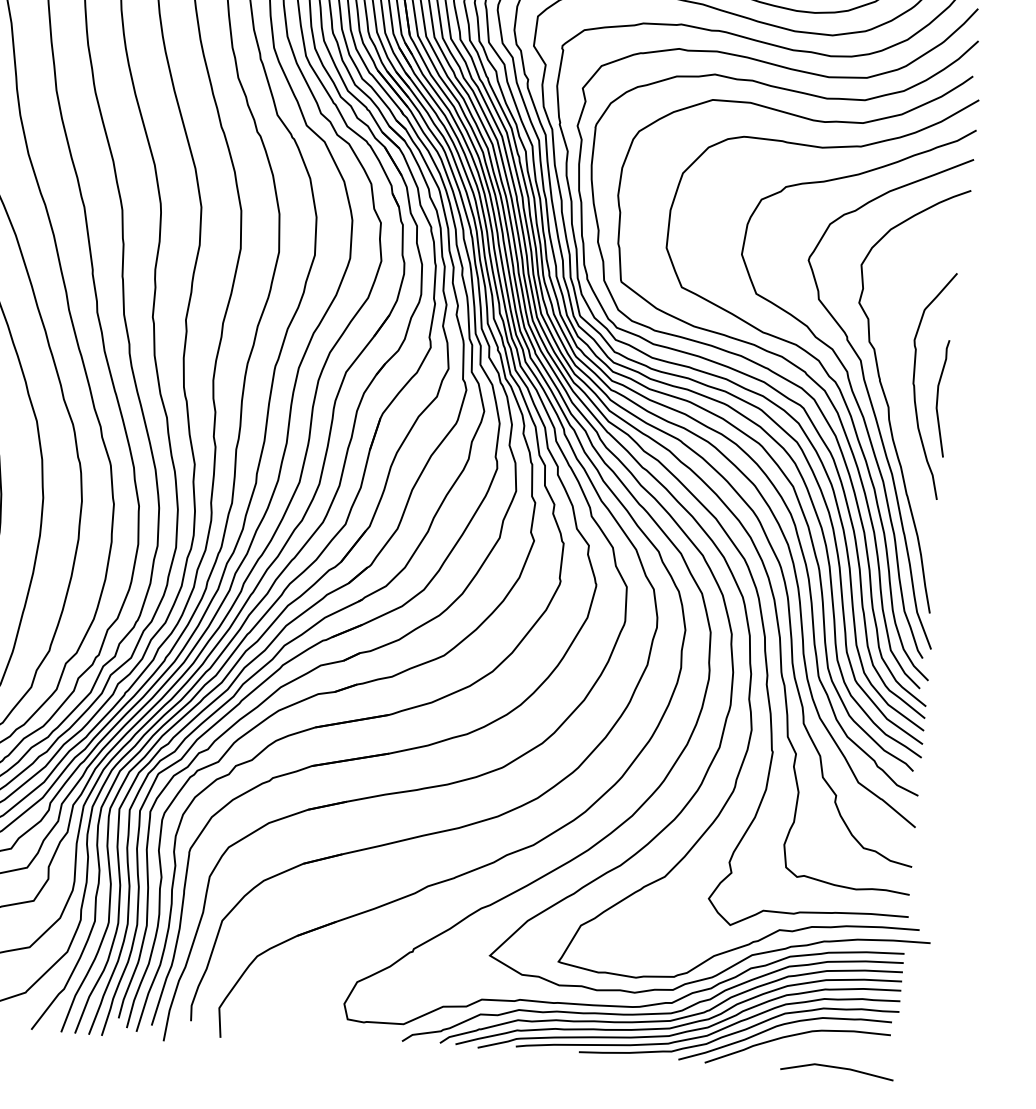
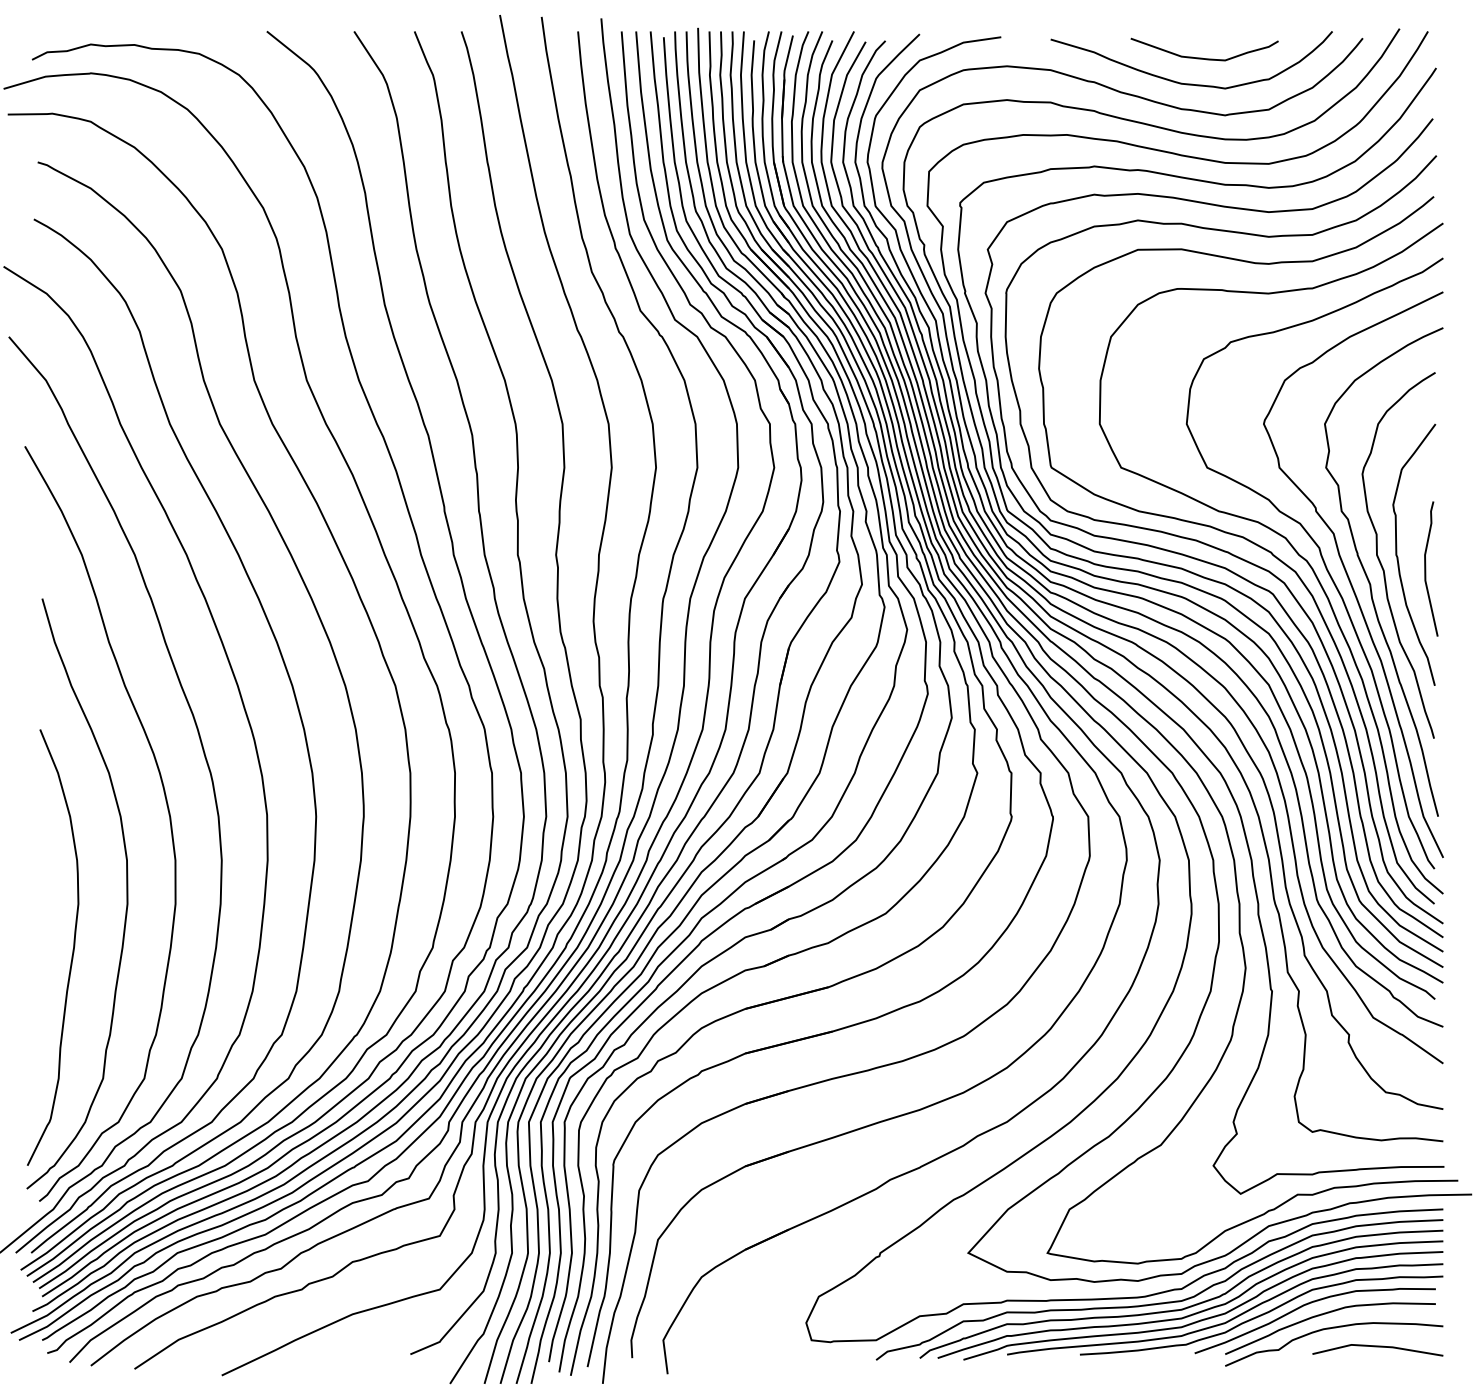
curve: (900, 389) -> (1381, 562), added
curve: (797, 1049) -> (1330, 1329), added

